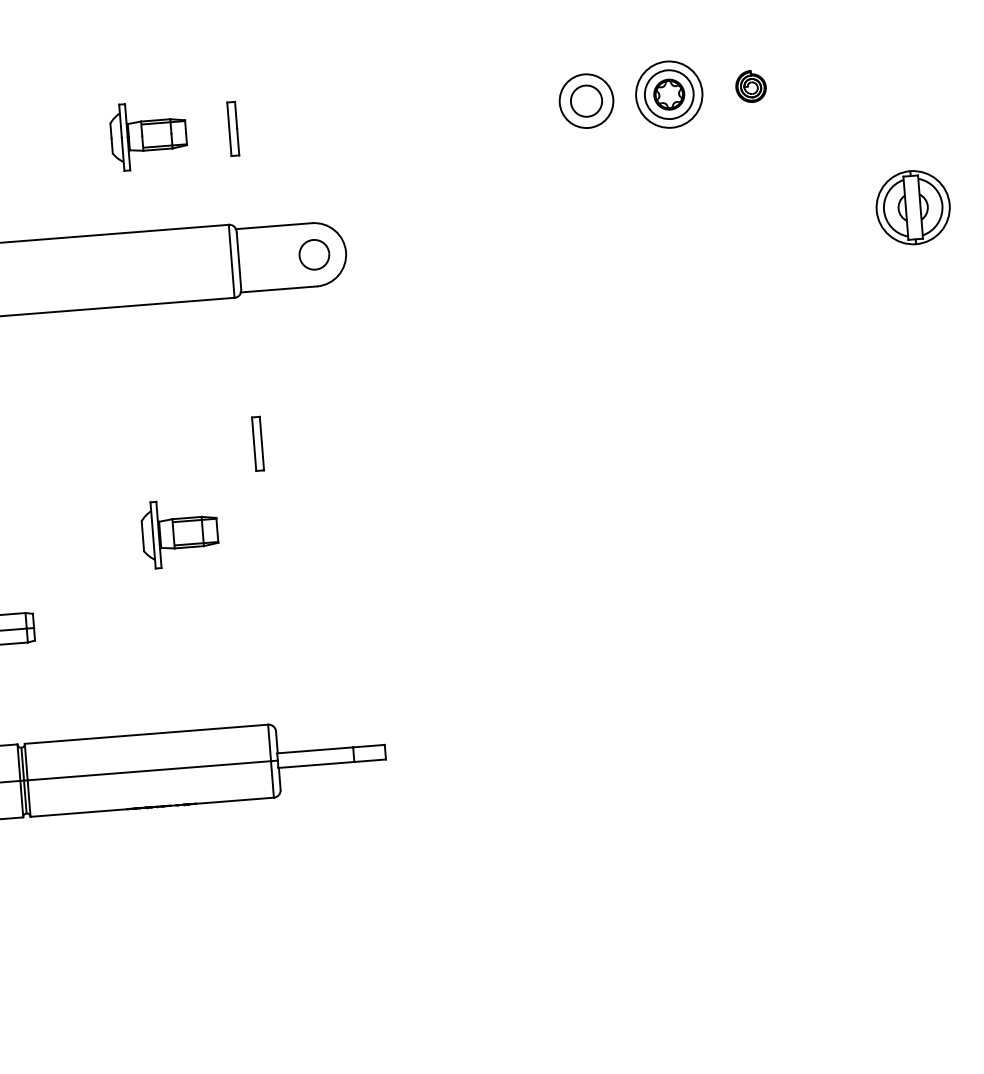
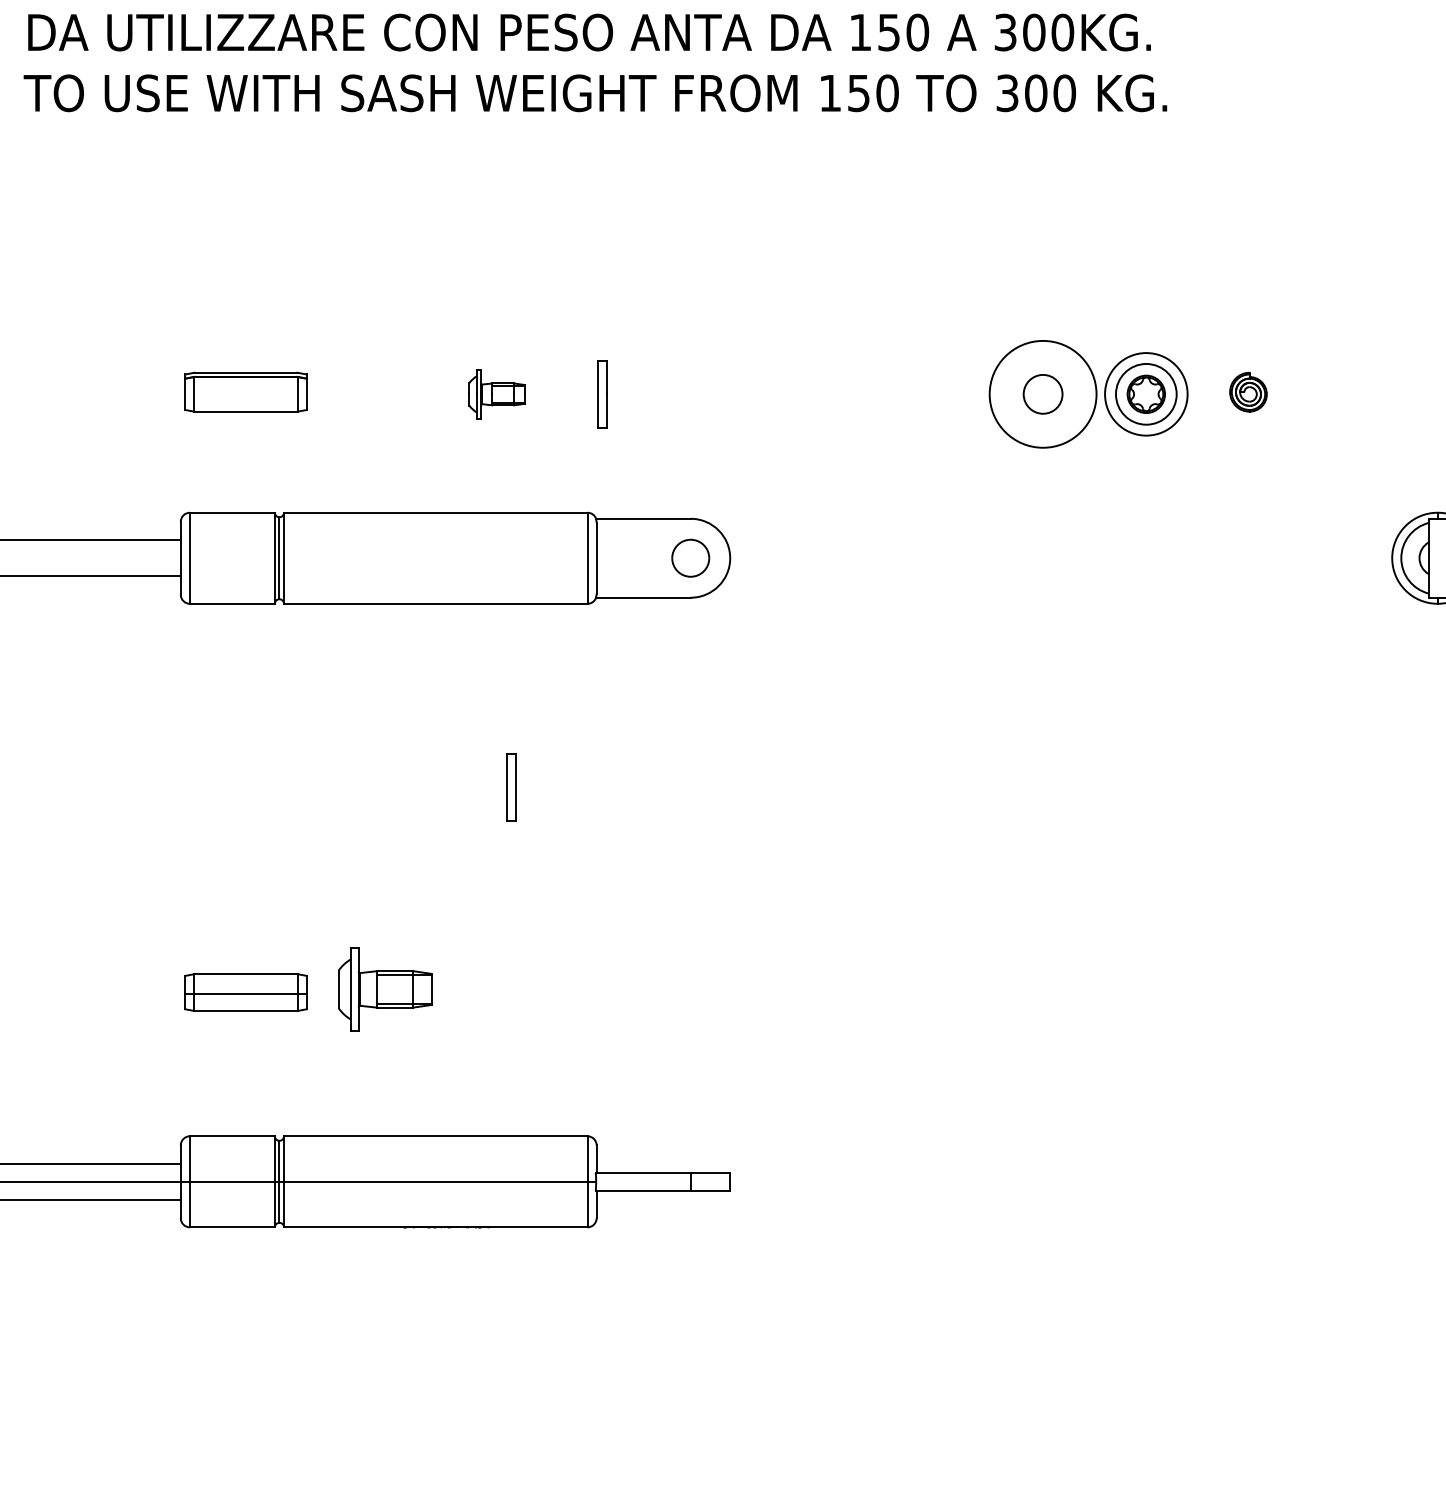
circle: (585, 100) -> (1042, 393), size x1.6
part: (149, 135) -> (497, 394), size x0.6
part: (258, 444) -> (511, 787), moved
part: (180, 533) -> (385, 989), moved

